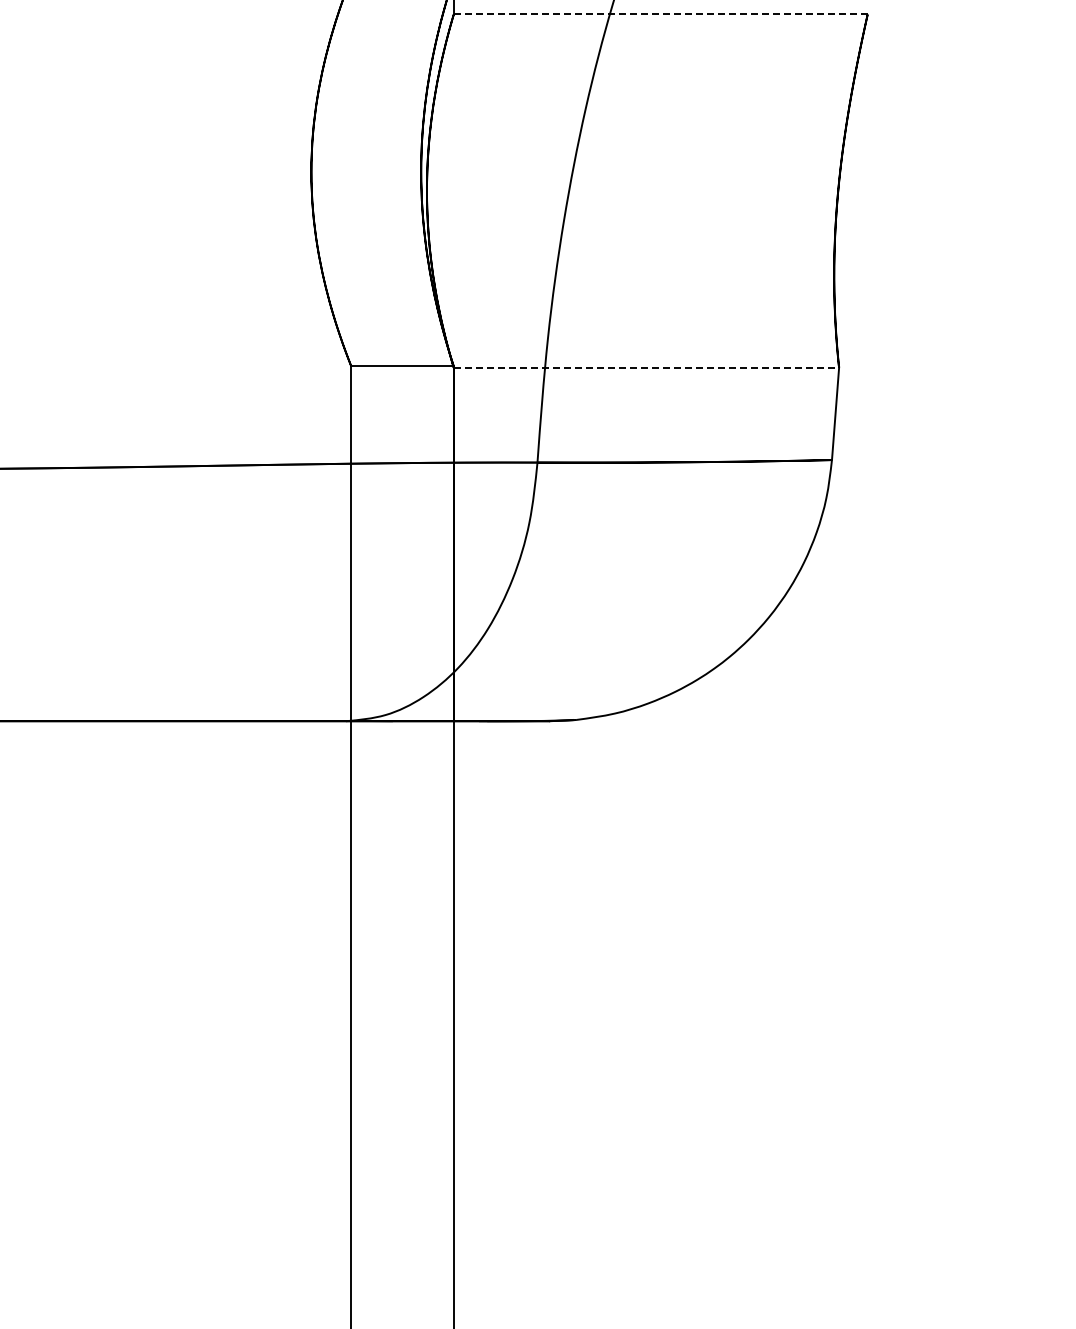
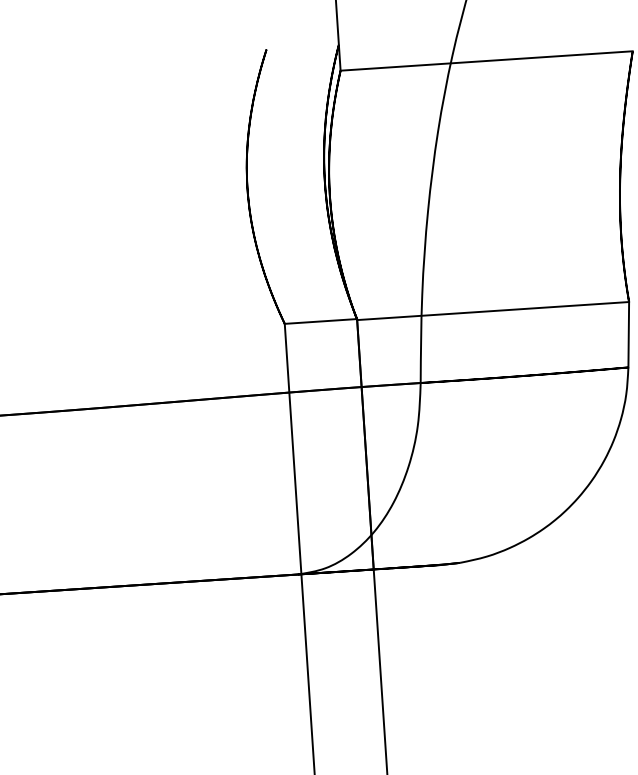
line: (660, 14) -> (486, 61), dashed -> solid
line: (646, 367) -> (493, 310), dashed -> solid

